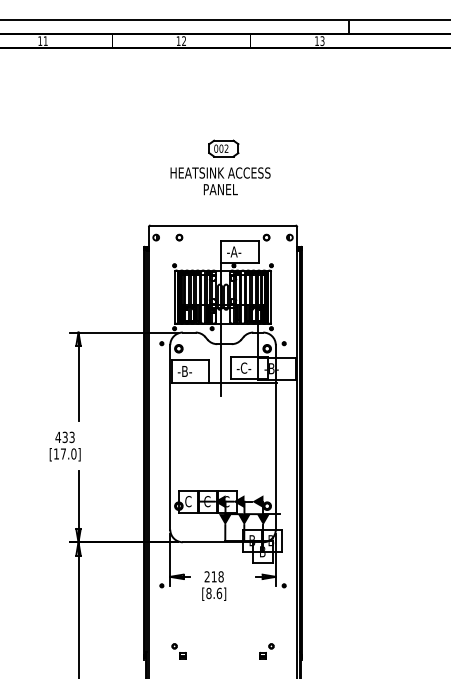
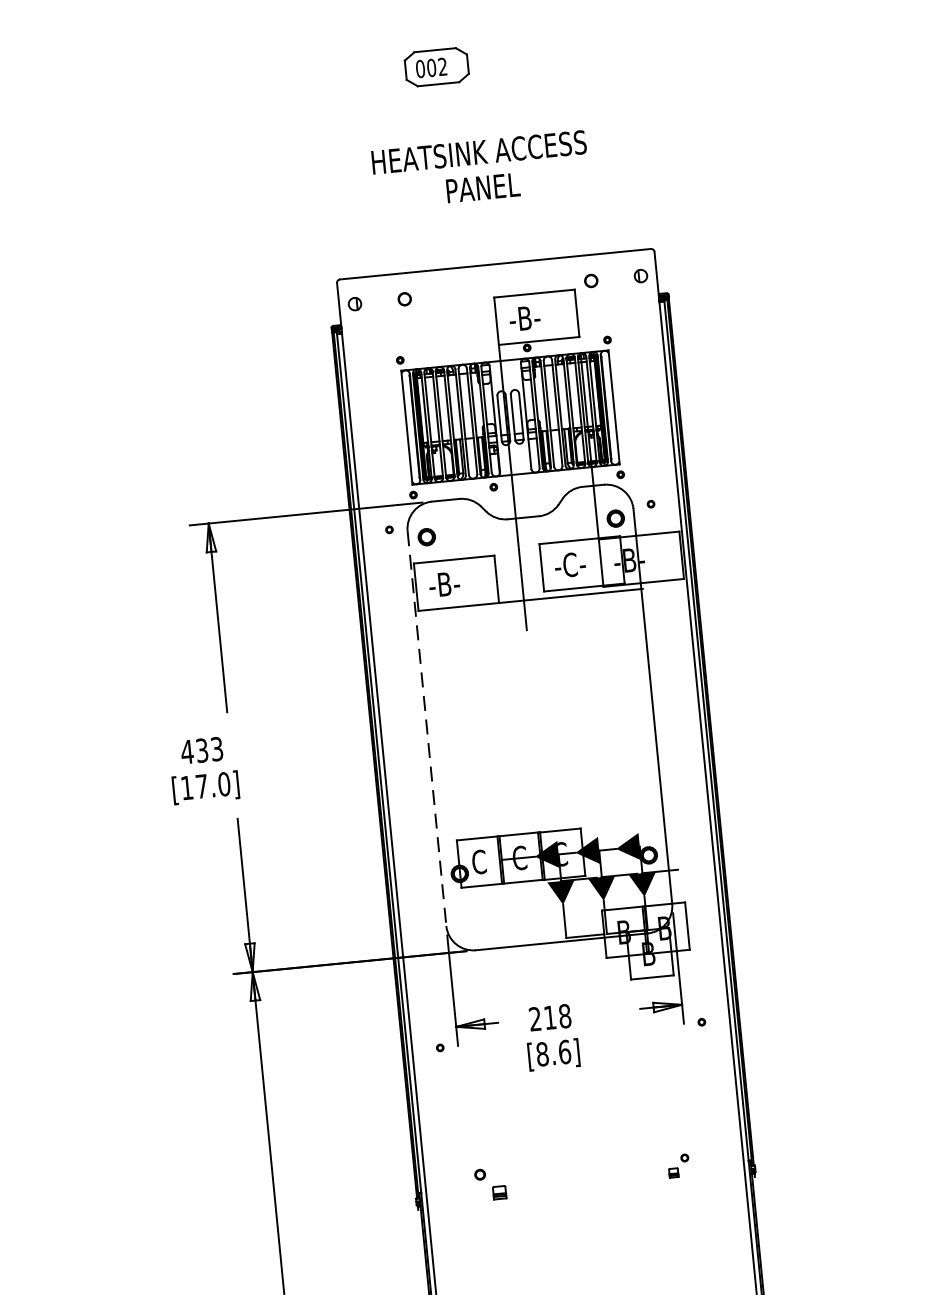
part: (223, 148) -> (436, 66), moved
text: (233, 251) -> (523, 317), -A- -> -B-
line: (170, 437) -> (427, 728), solid -> dashed
part: (266, 651) -> (677, 1166), size x0.7

